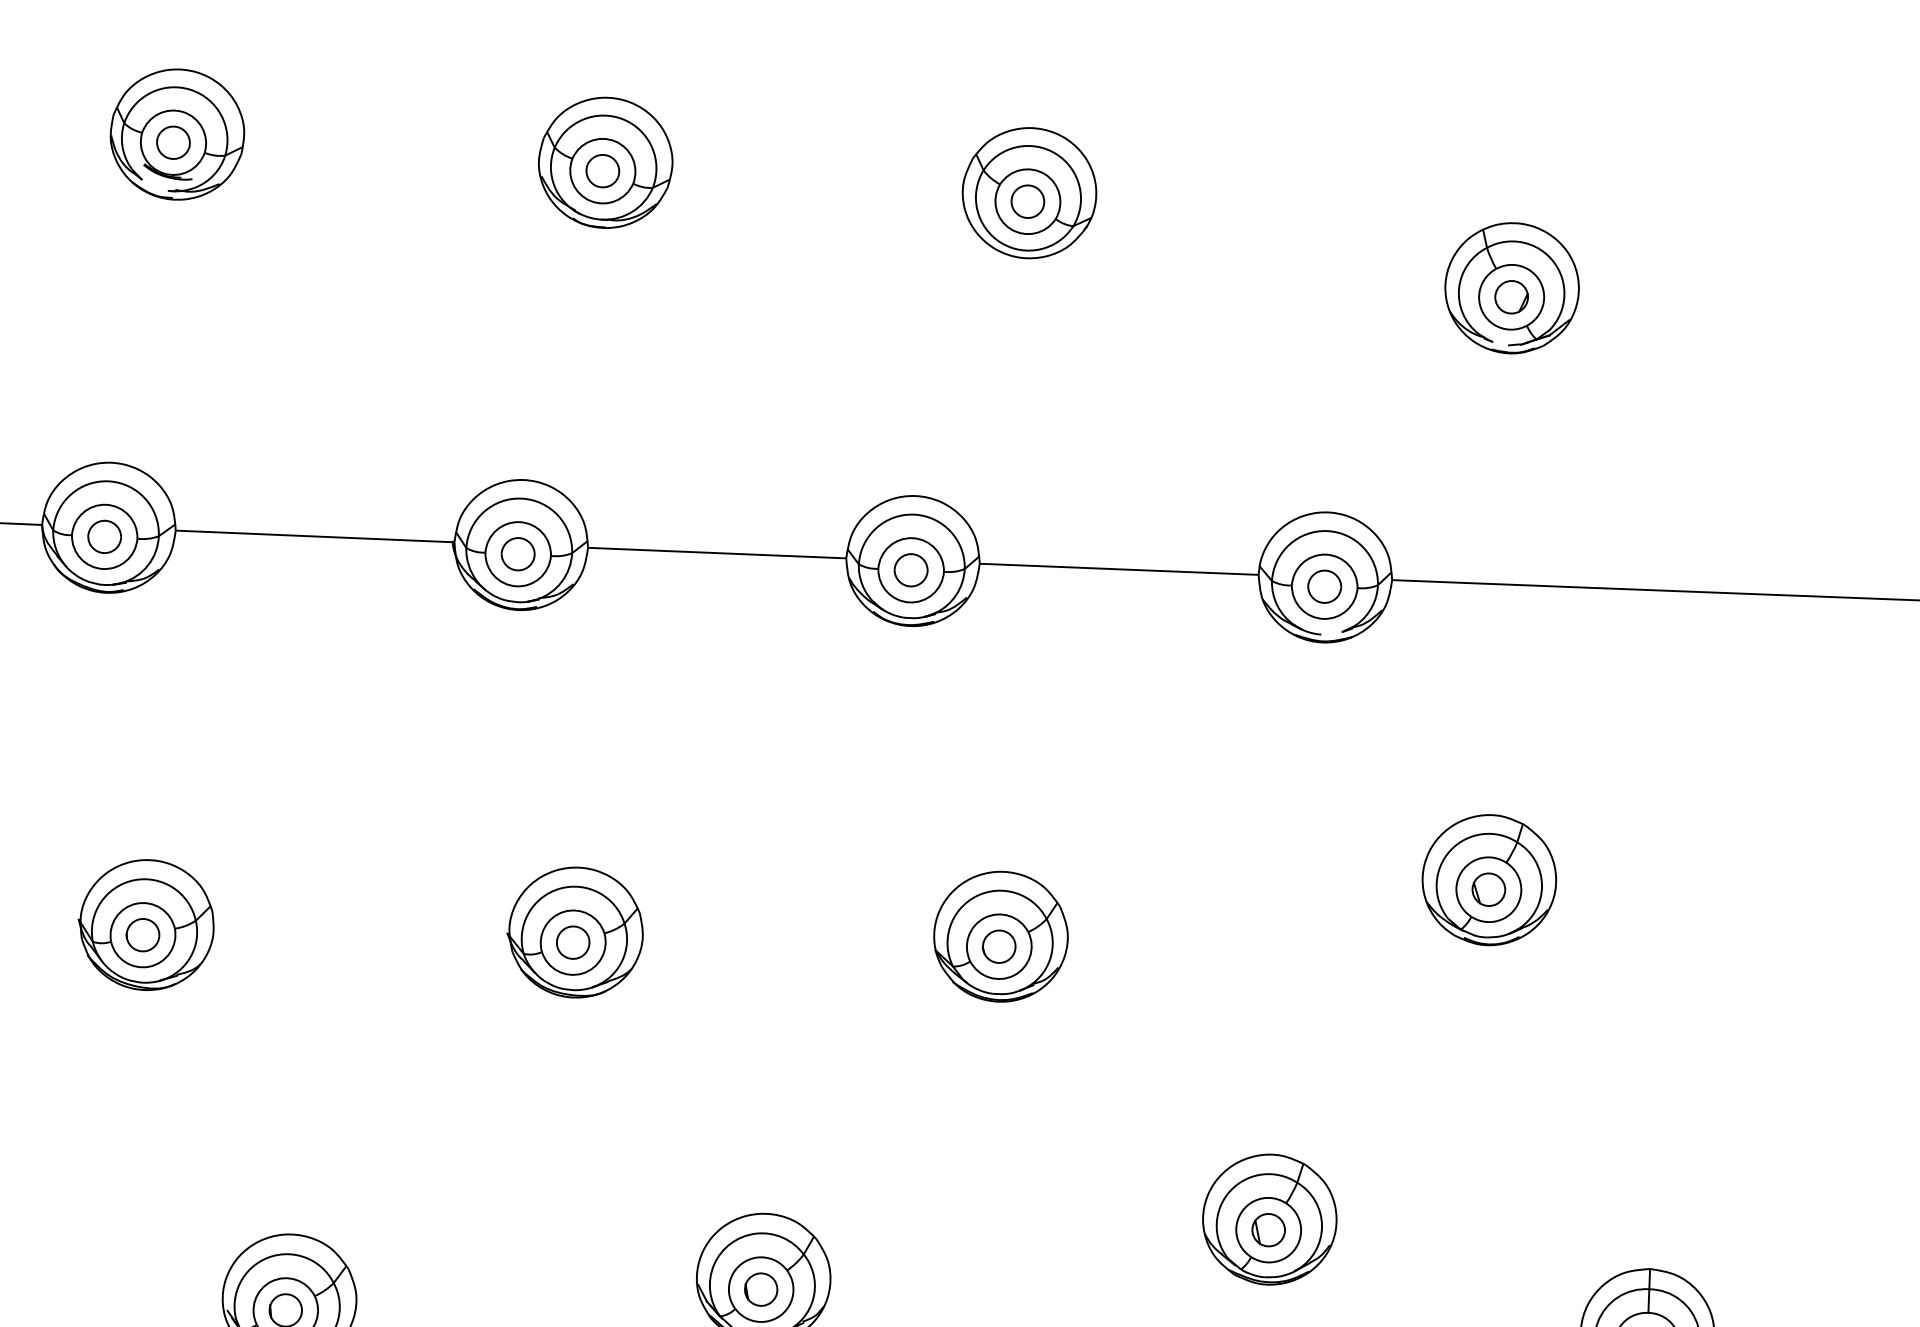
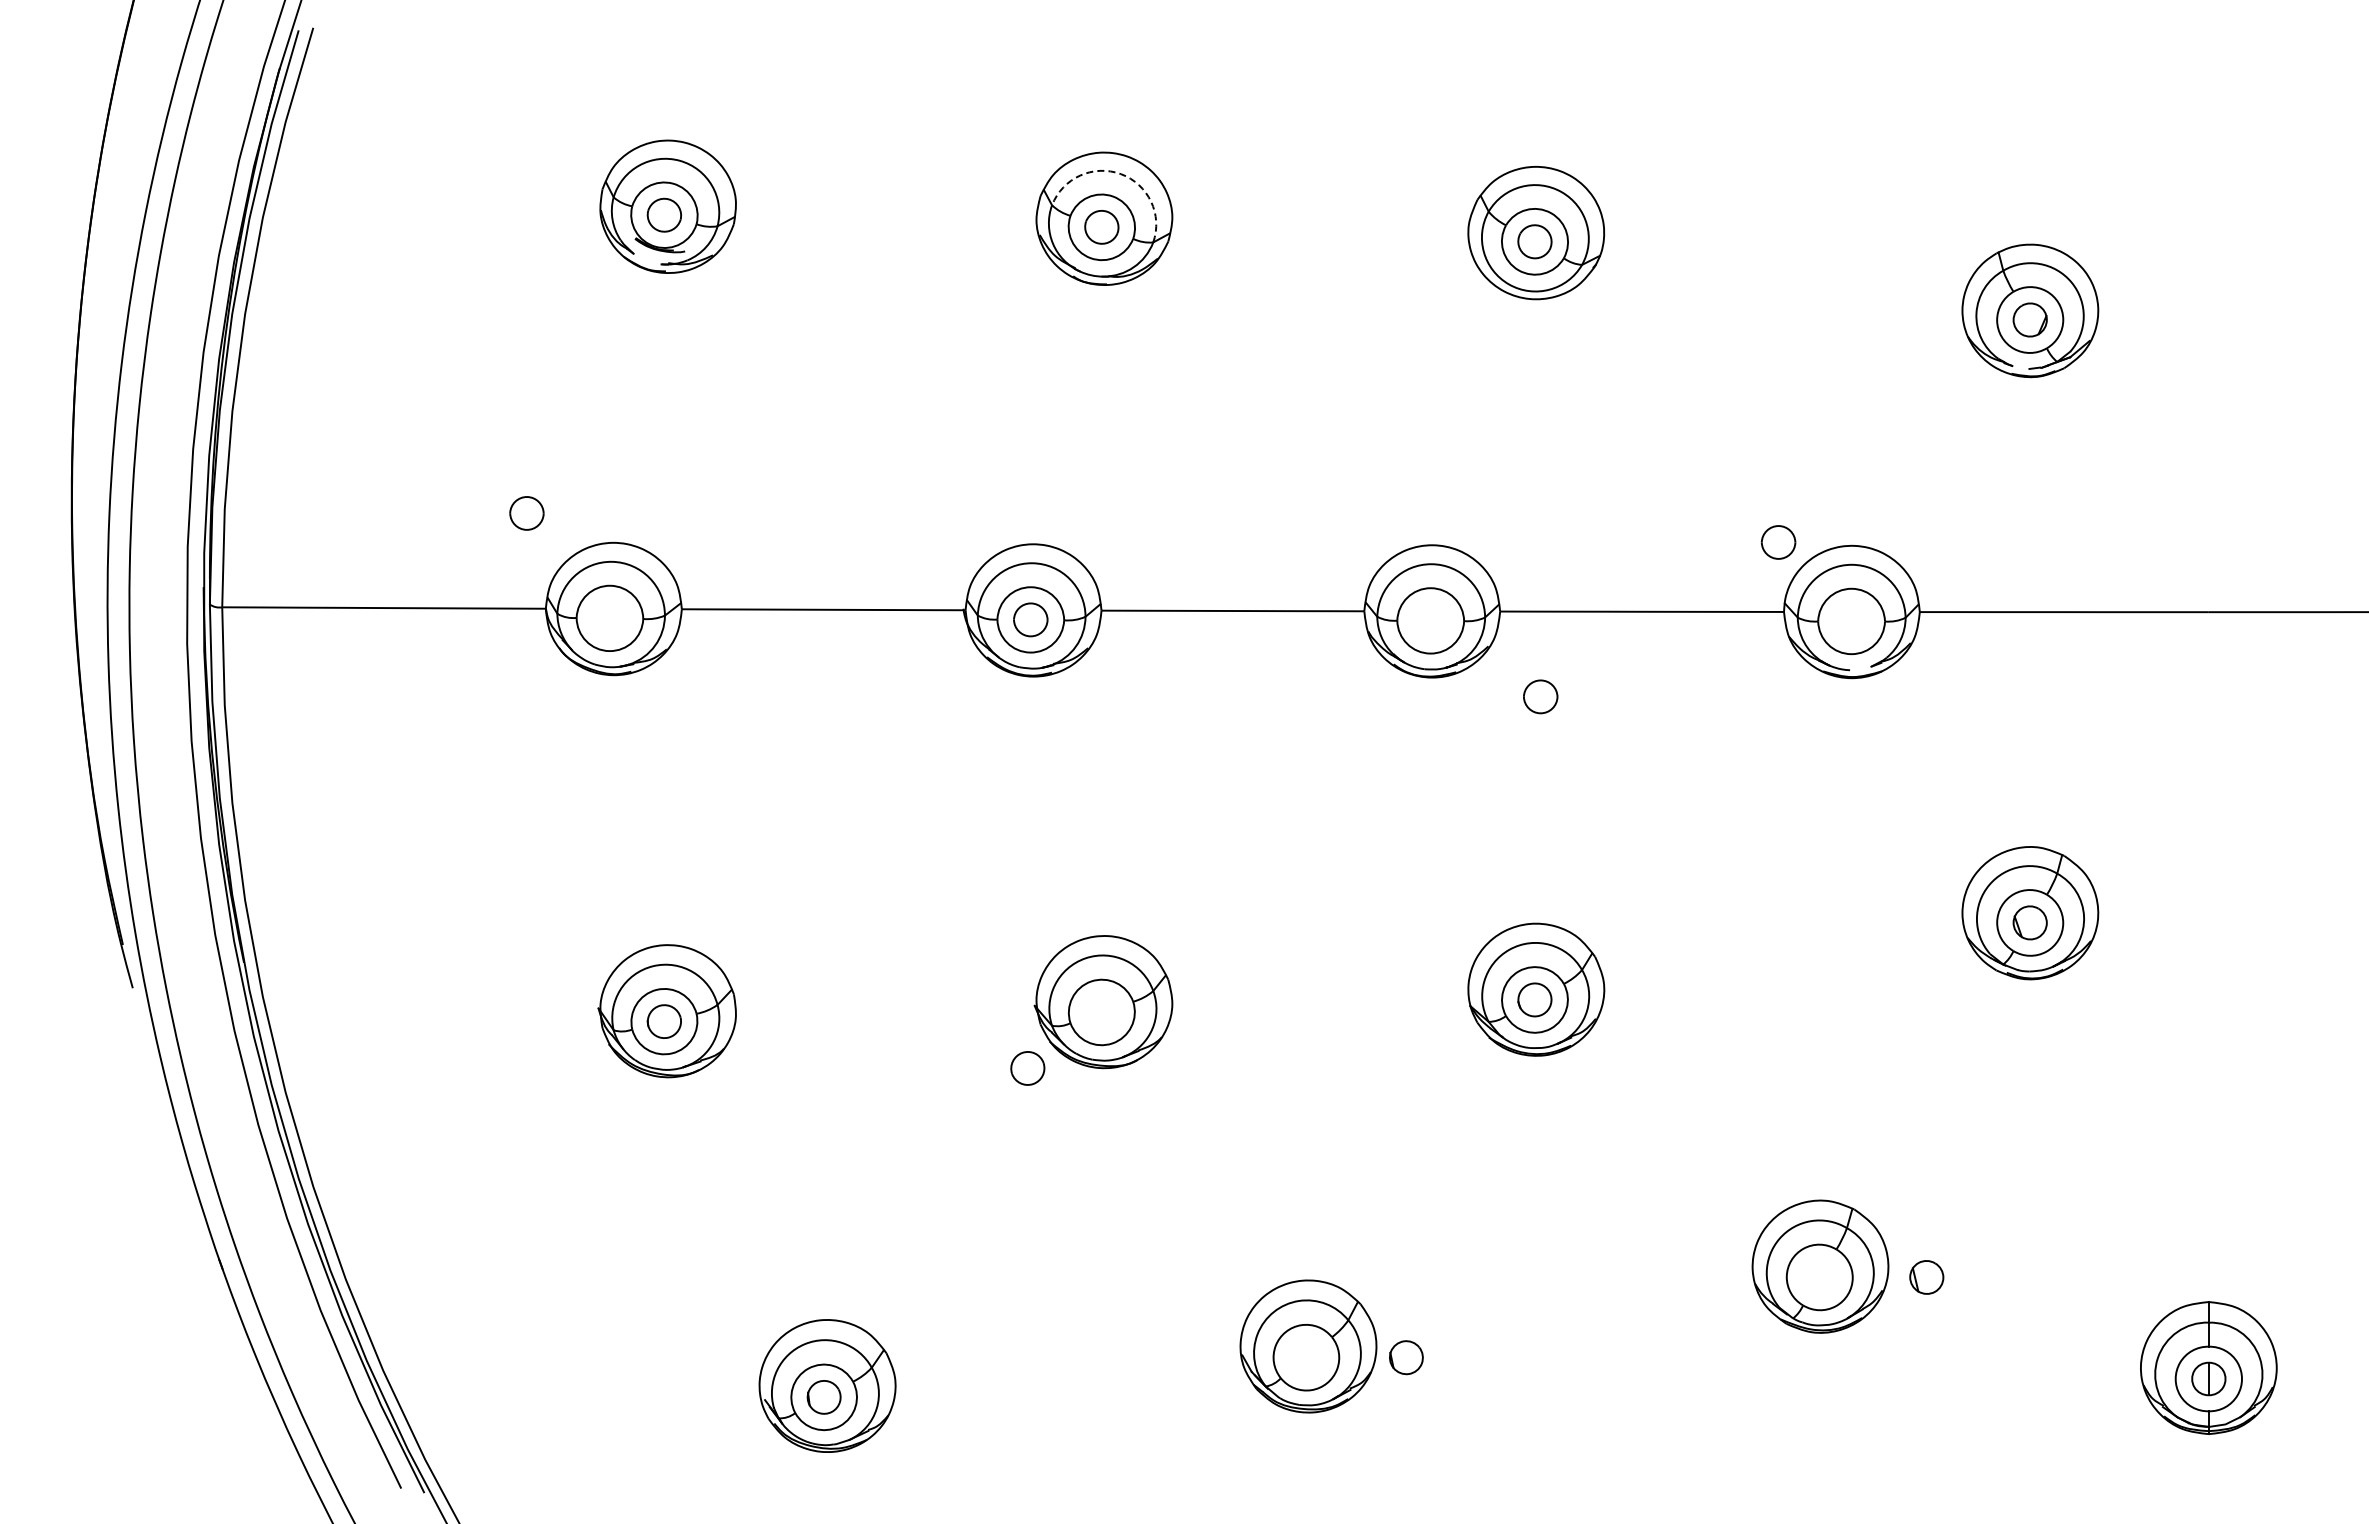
arc: (623, 119) -> (1120, 174), solid -> dashed
part: (104, 536) -> (526, 513), moved
part: (910, 569) -> (1540, 696), moved
part: (1324, 586) -> (1778, 542), moved
part: (572, 942) -> (1027, 1068), moved
part: (1268, 1230) -> (1926, 1277), moved
part: (761, 1289) -> (1406, 1357), moved

